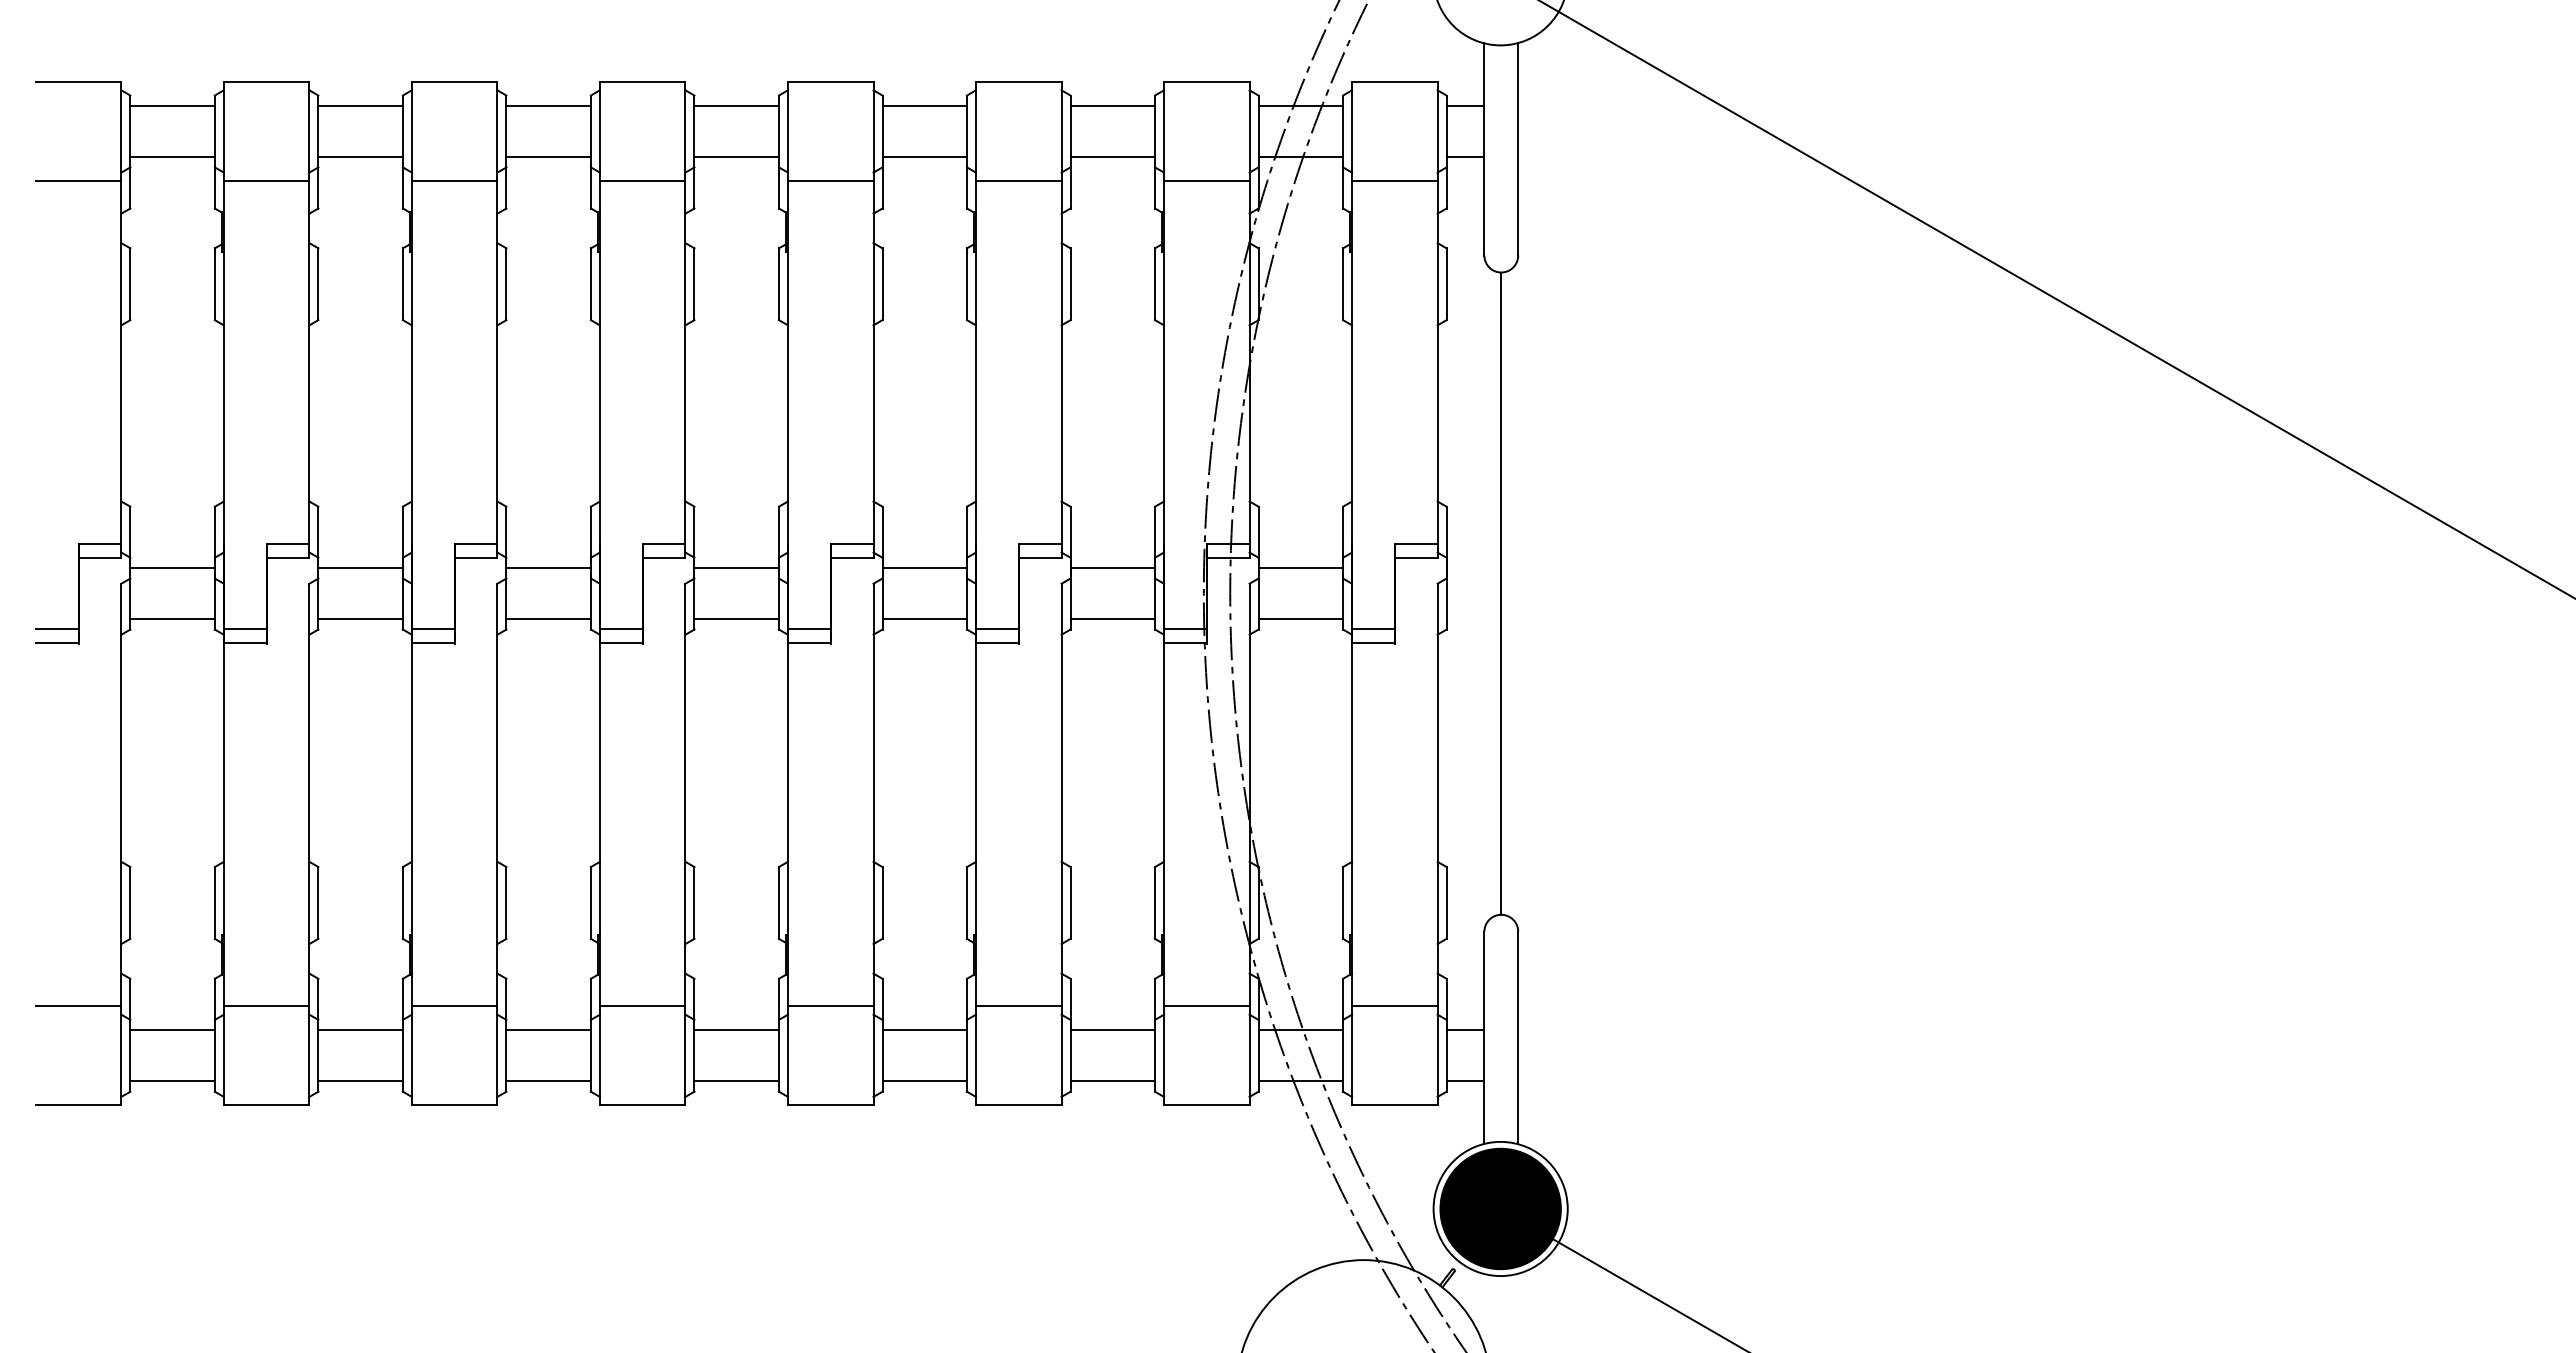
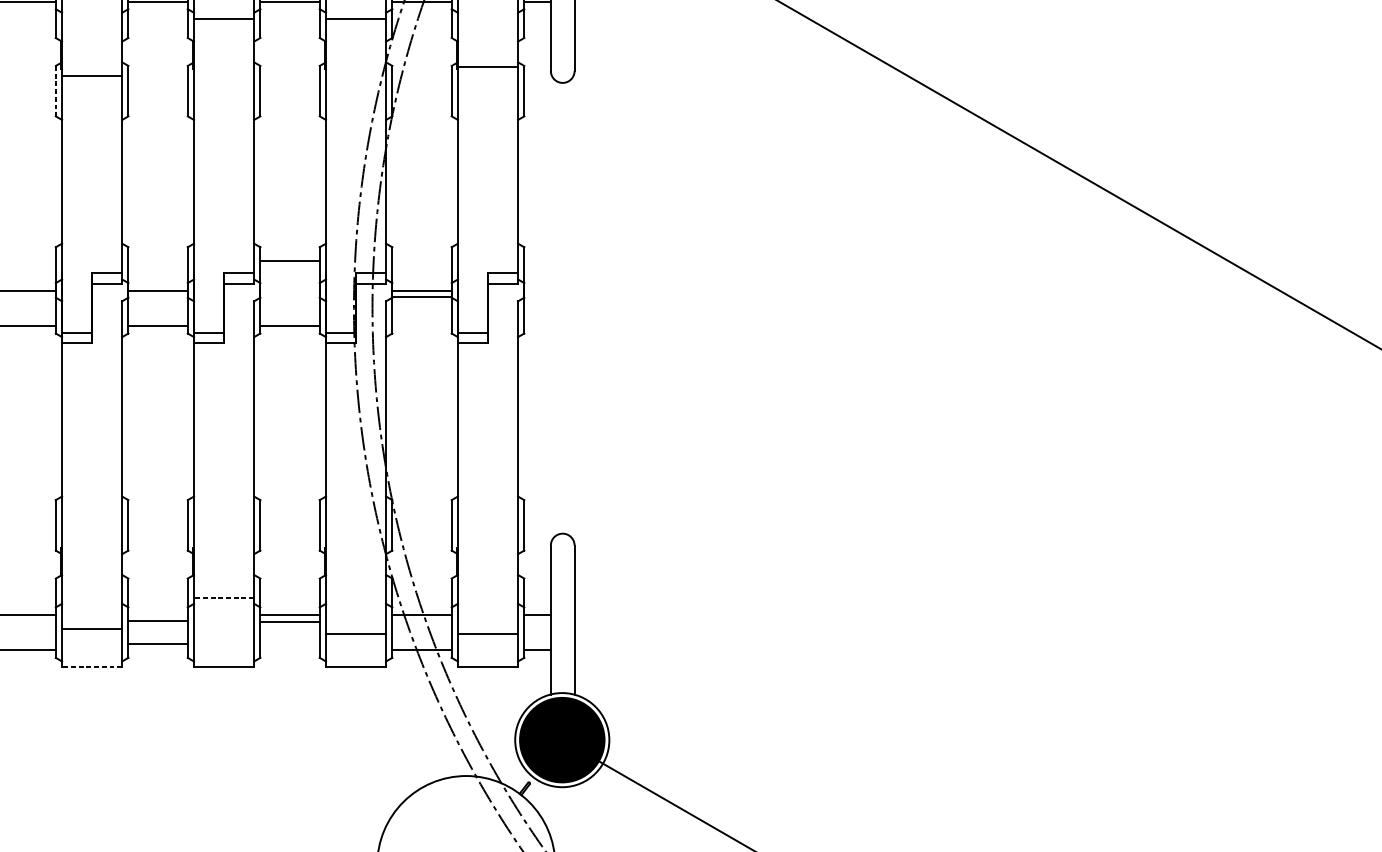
line: (830, 181) -> (91, 76), moved
line: (1394, 181) -> (487, 67), moved
line: (778, 284) -> (55, 91), solid -> dashed
line: (1112, 568) -> (289, 261), moved
line: (1501, 593) -> (562, 308), removed
line: (1300, 619) -> (421, 297), moved
line: (830, 1006) -> (91, 629), moved
line: (1018, 1006) -> (223, 598), solid -> dashed
line: (1206, 1006) -> (355, 634), moved
line: (1394, 1006) -> (487, 633), moved
line: (924, 1030) -> (157, 643), moved
line: (924, 1081) -> (157, 621), moved
line: (1112, 1081) -> (289, 621), moved
line: (830, 1105) -> (91, 667), solid -> dashed

